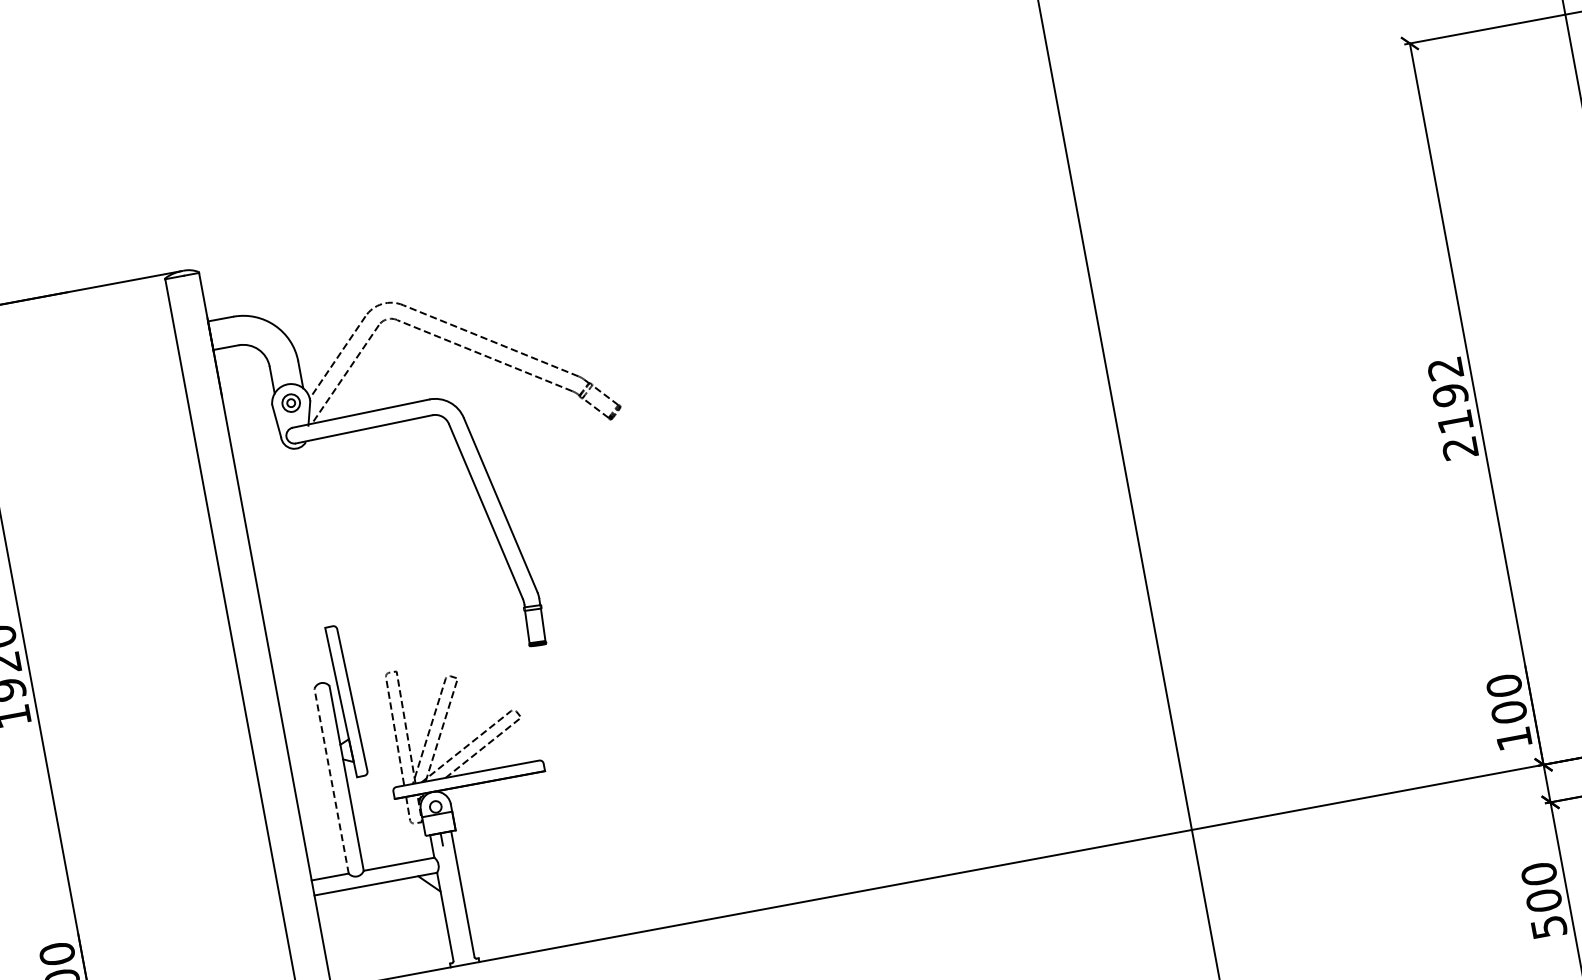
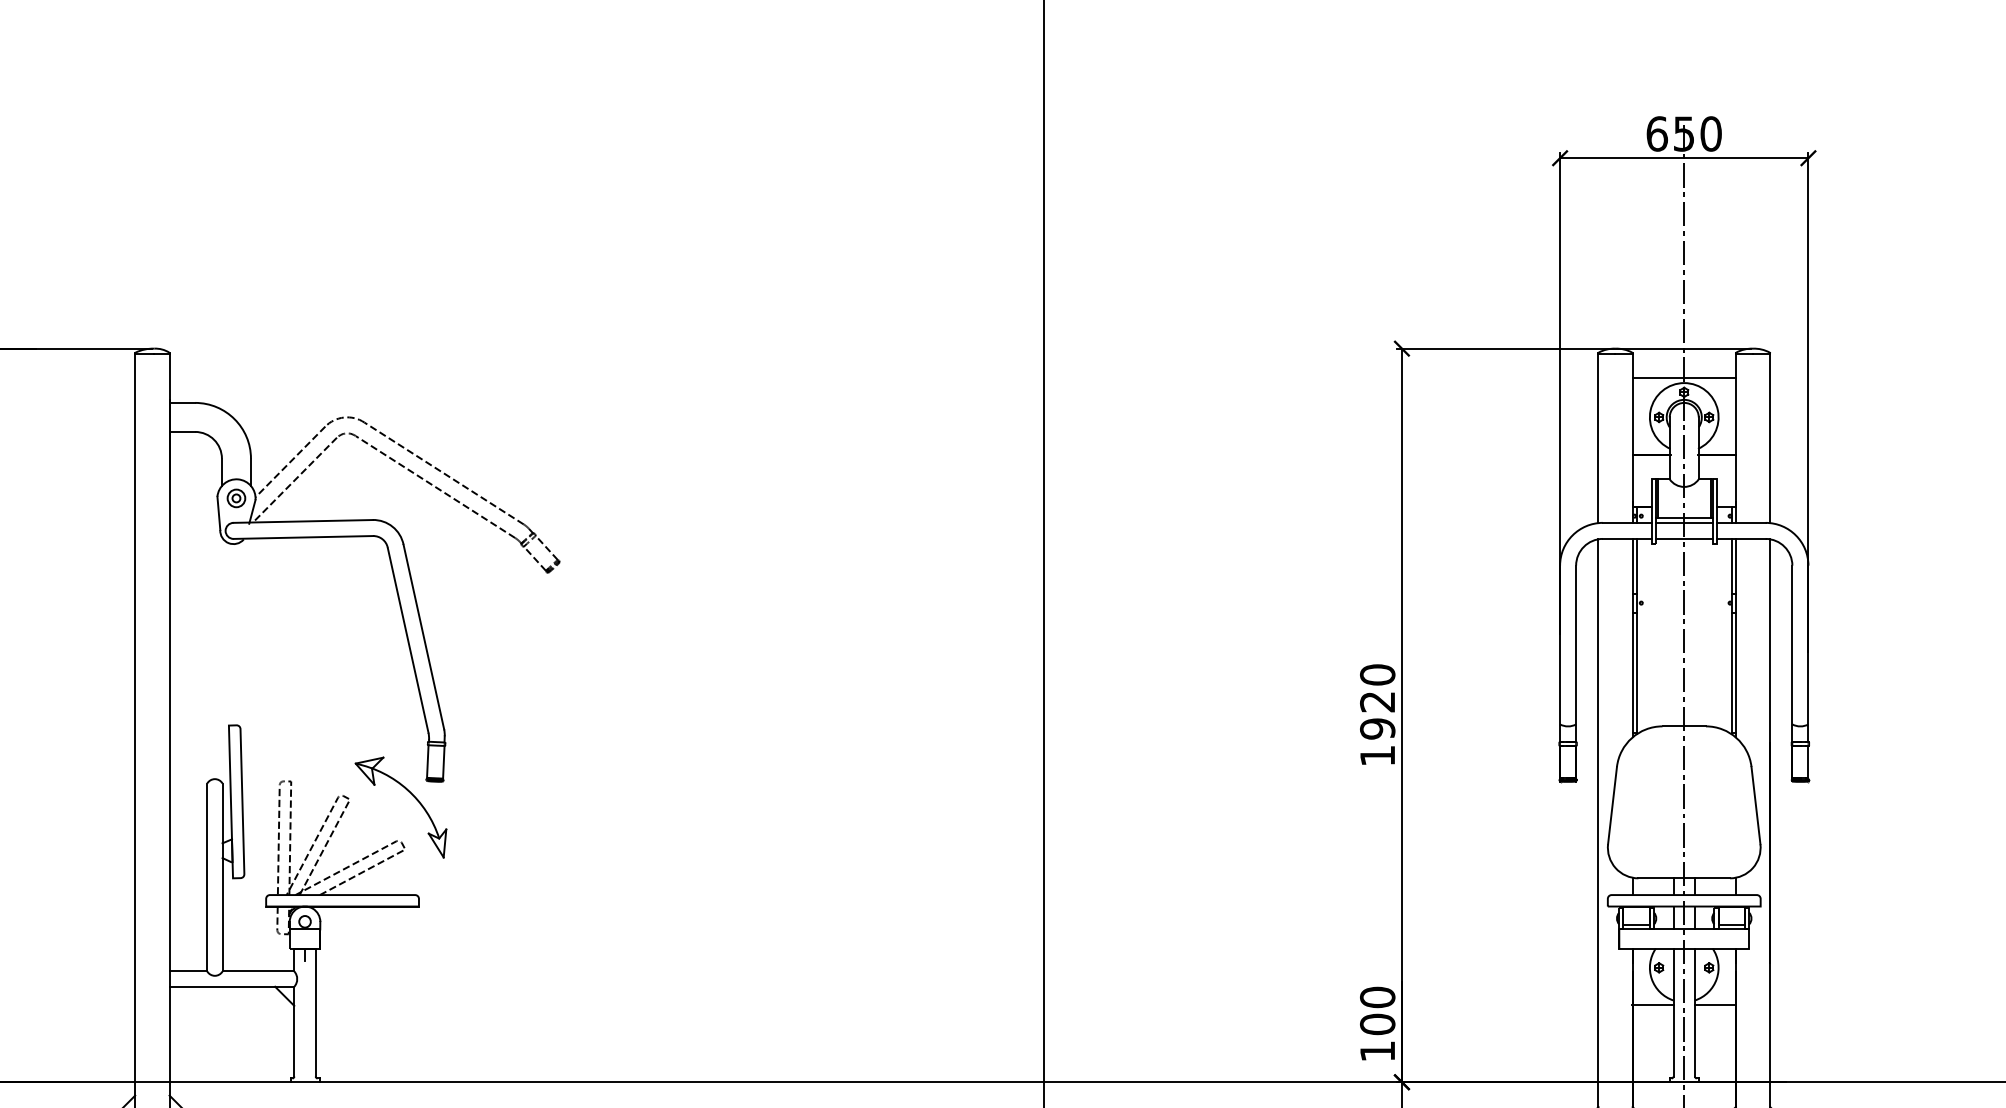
text: (1452, 408) -> (1377, 715), 2192 -> 1920
part: (519, 664) -> (413, 797), added
line: (331, 781) -> (207, 877), dashed -> solid

